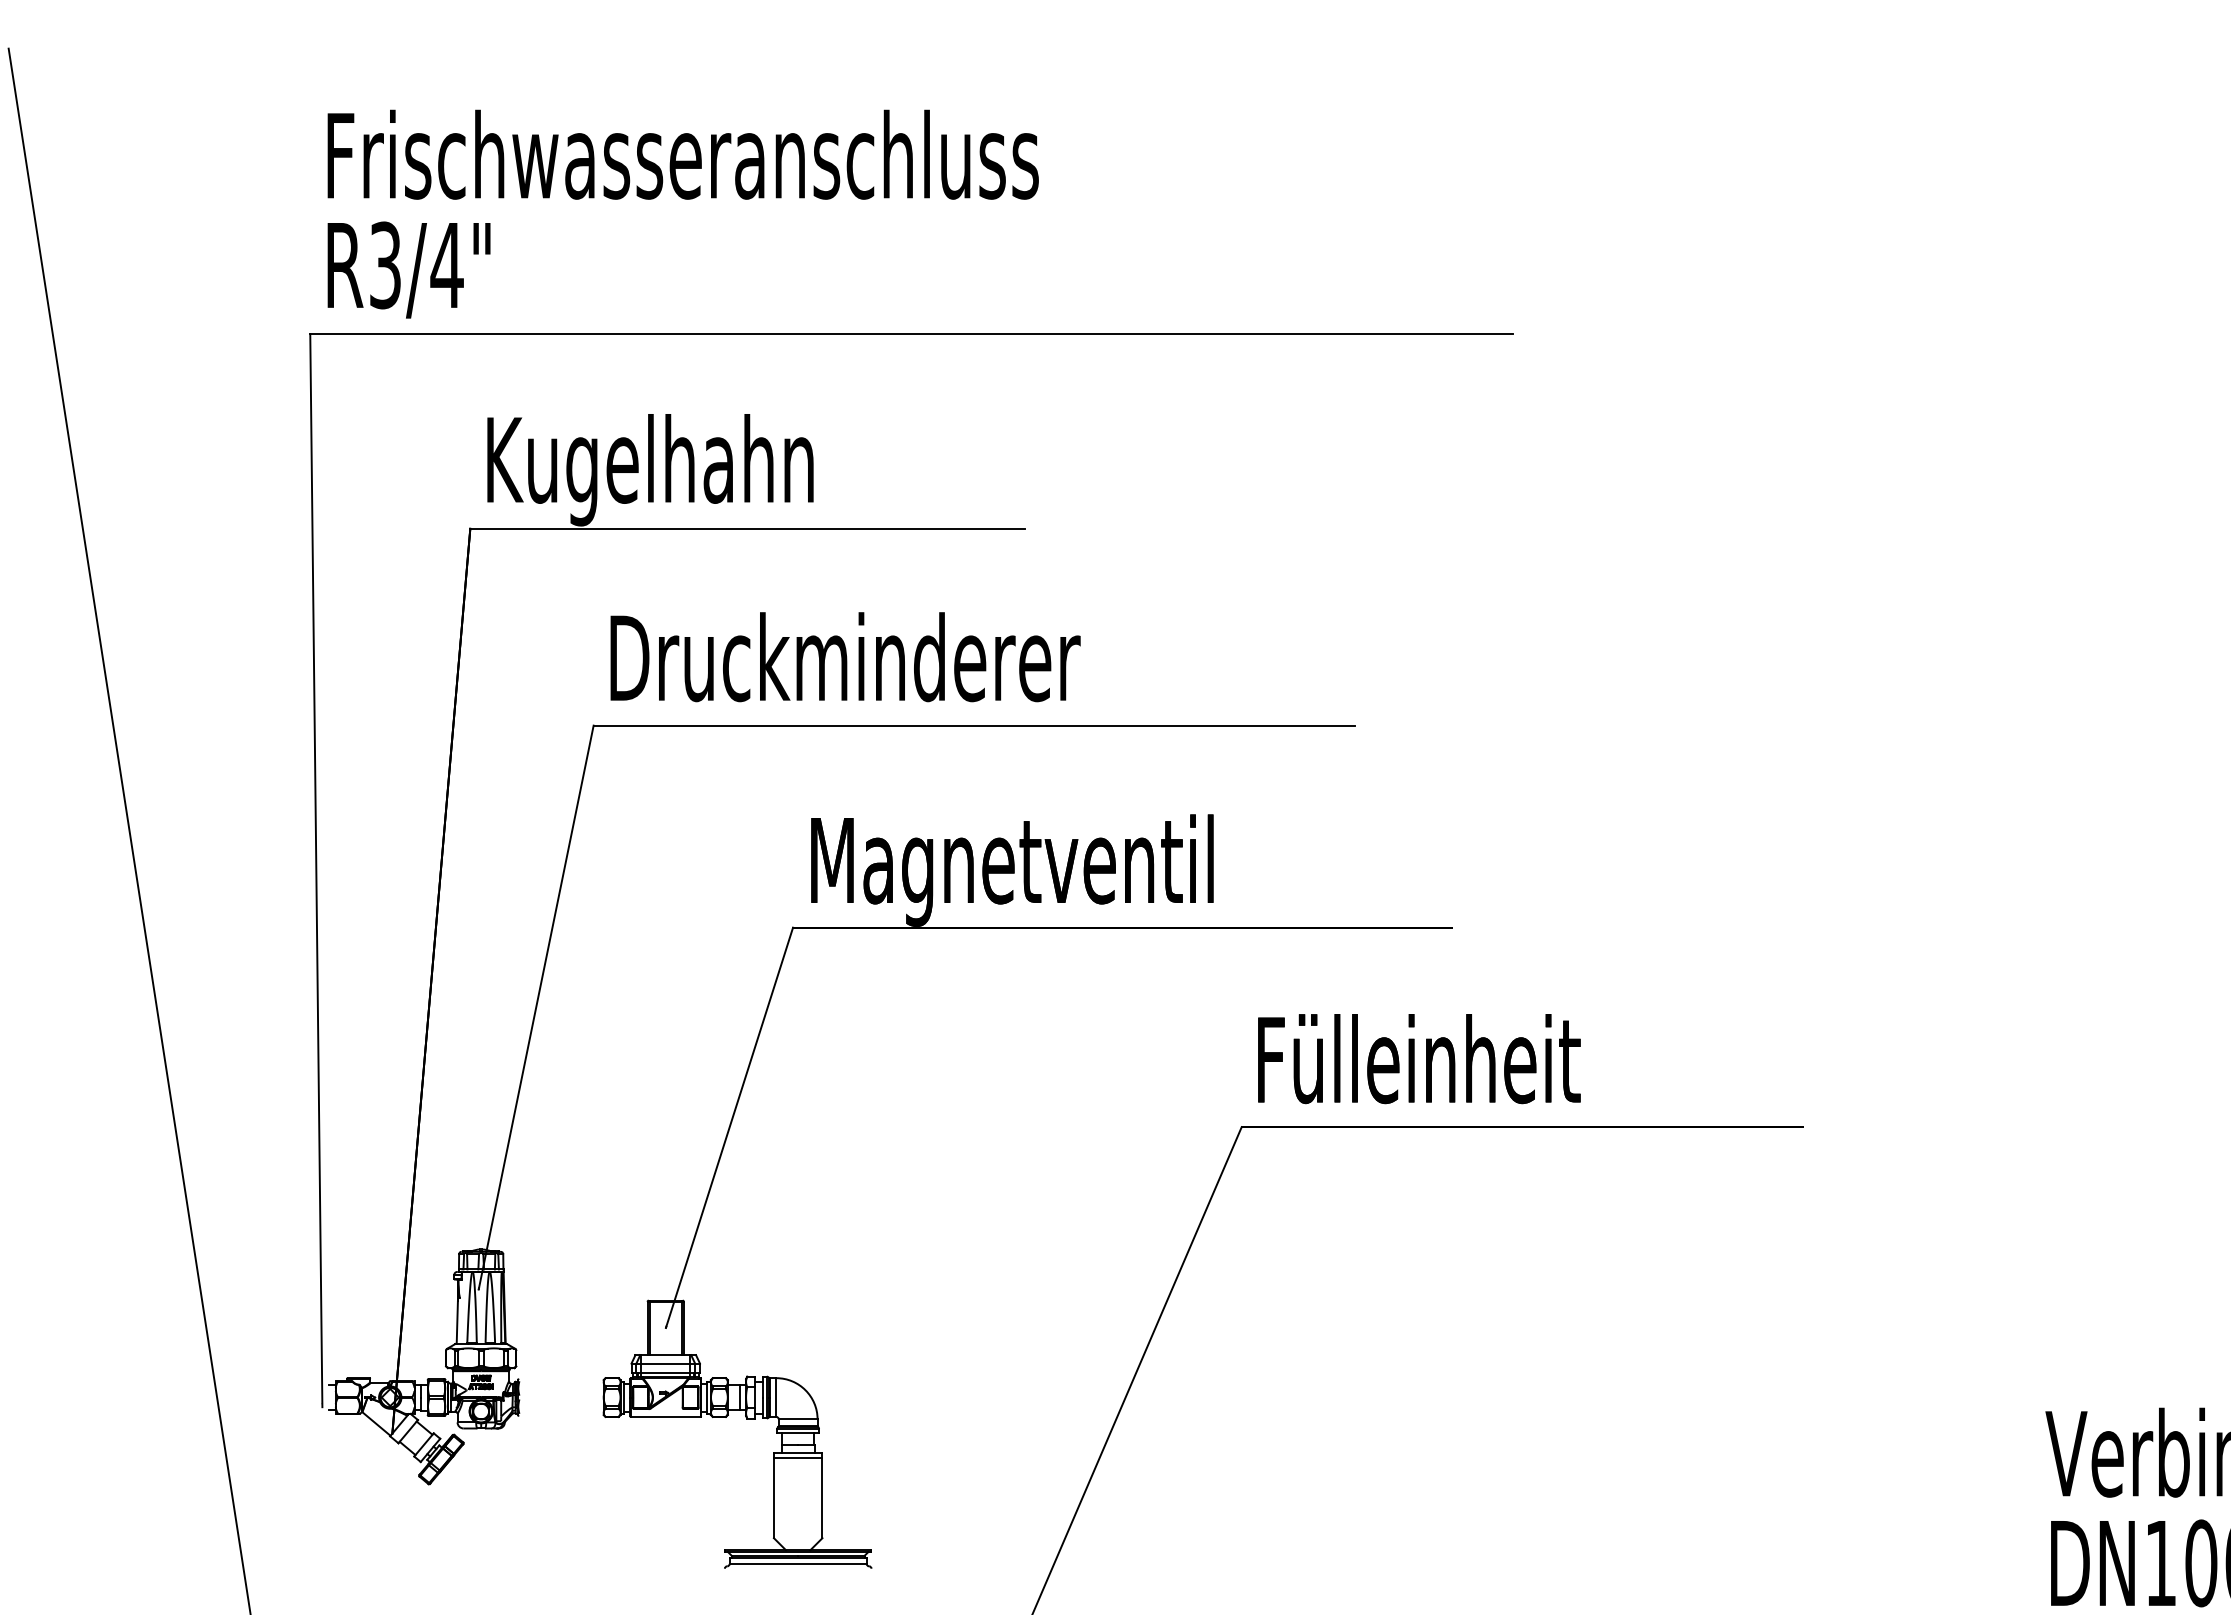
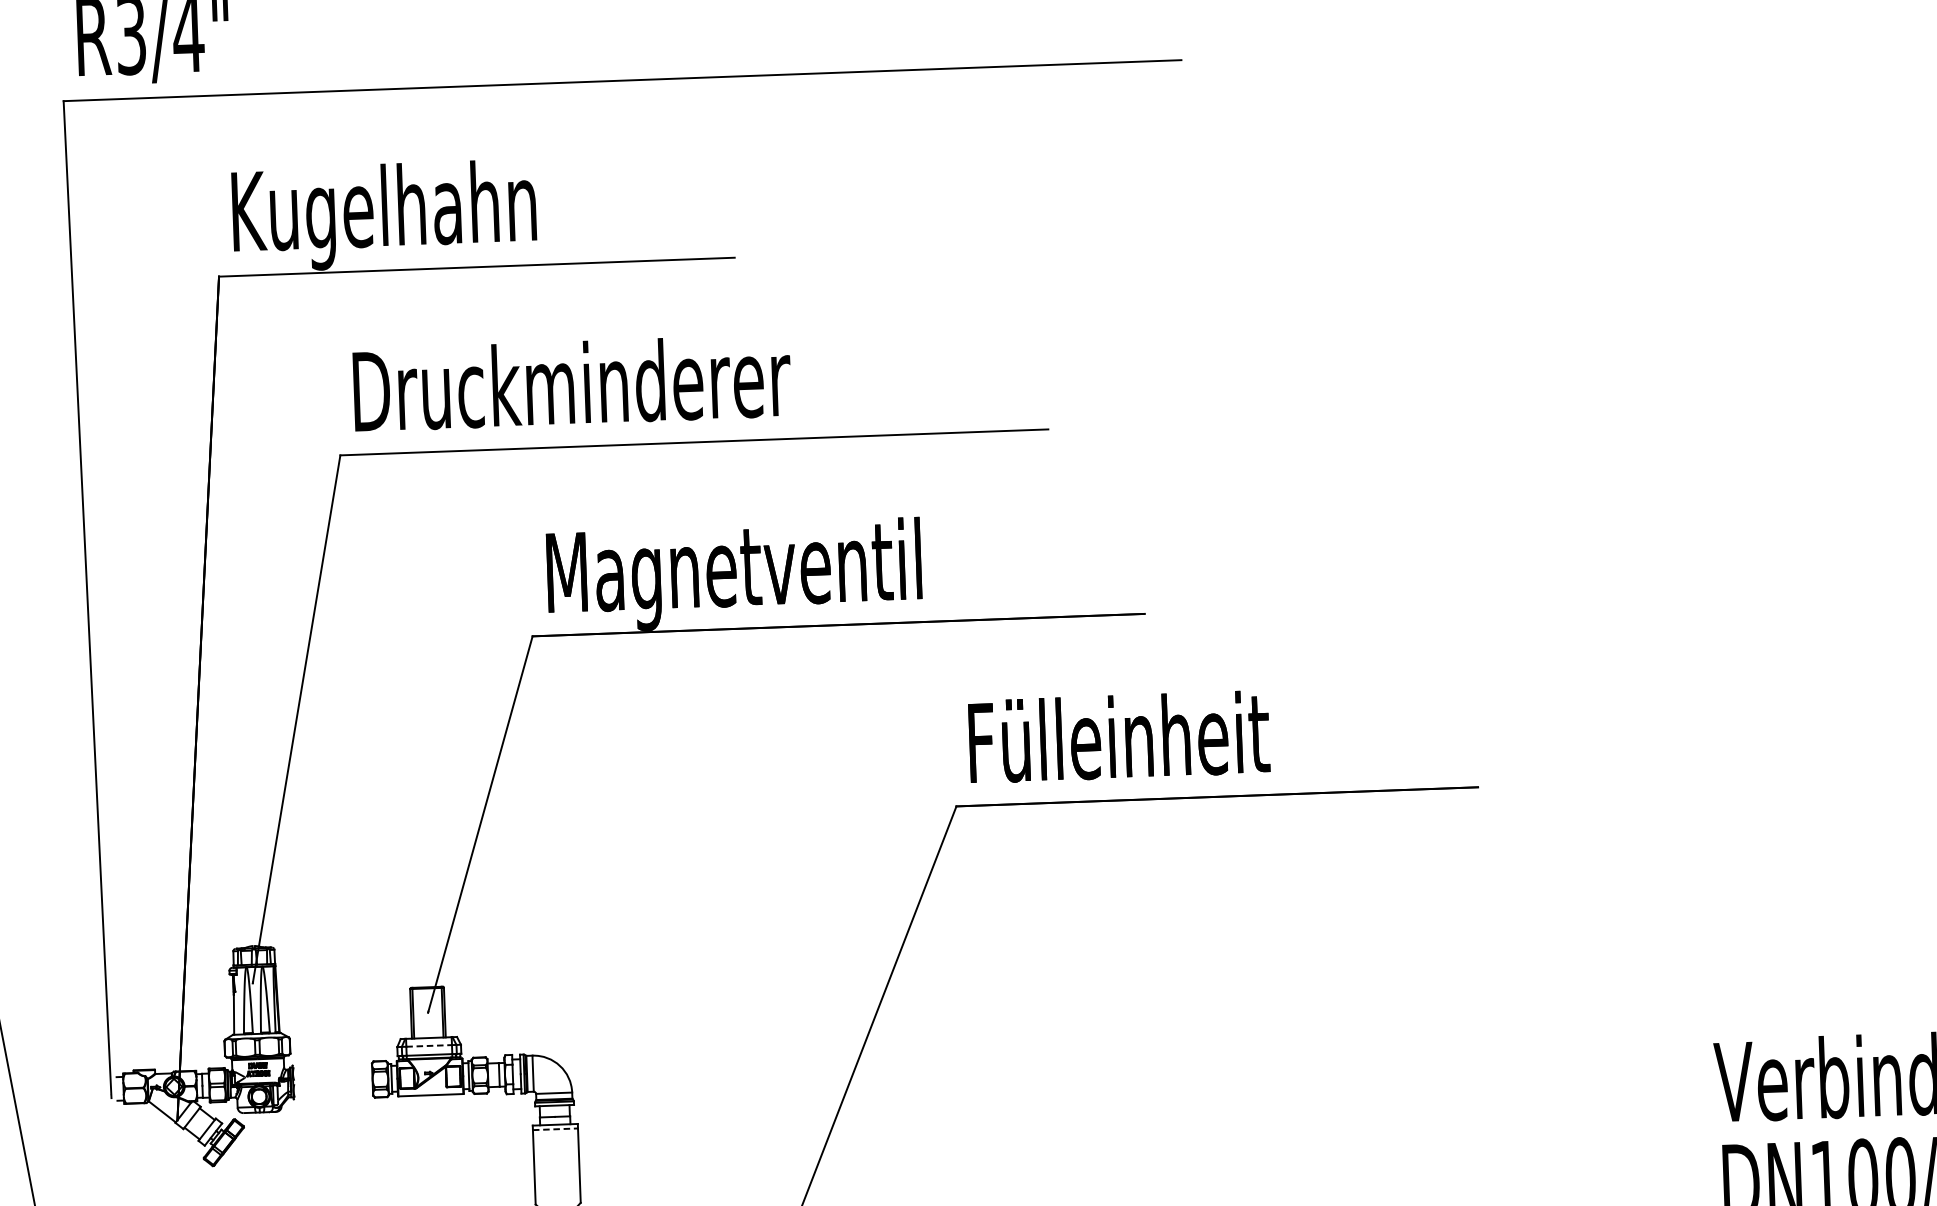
line: (665, 1363) -> (428, 1045), solid -> dashed
line: (798, 1458) -> (555, 1129), solid -> dashed

